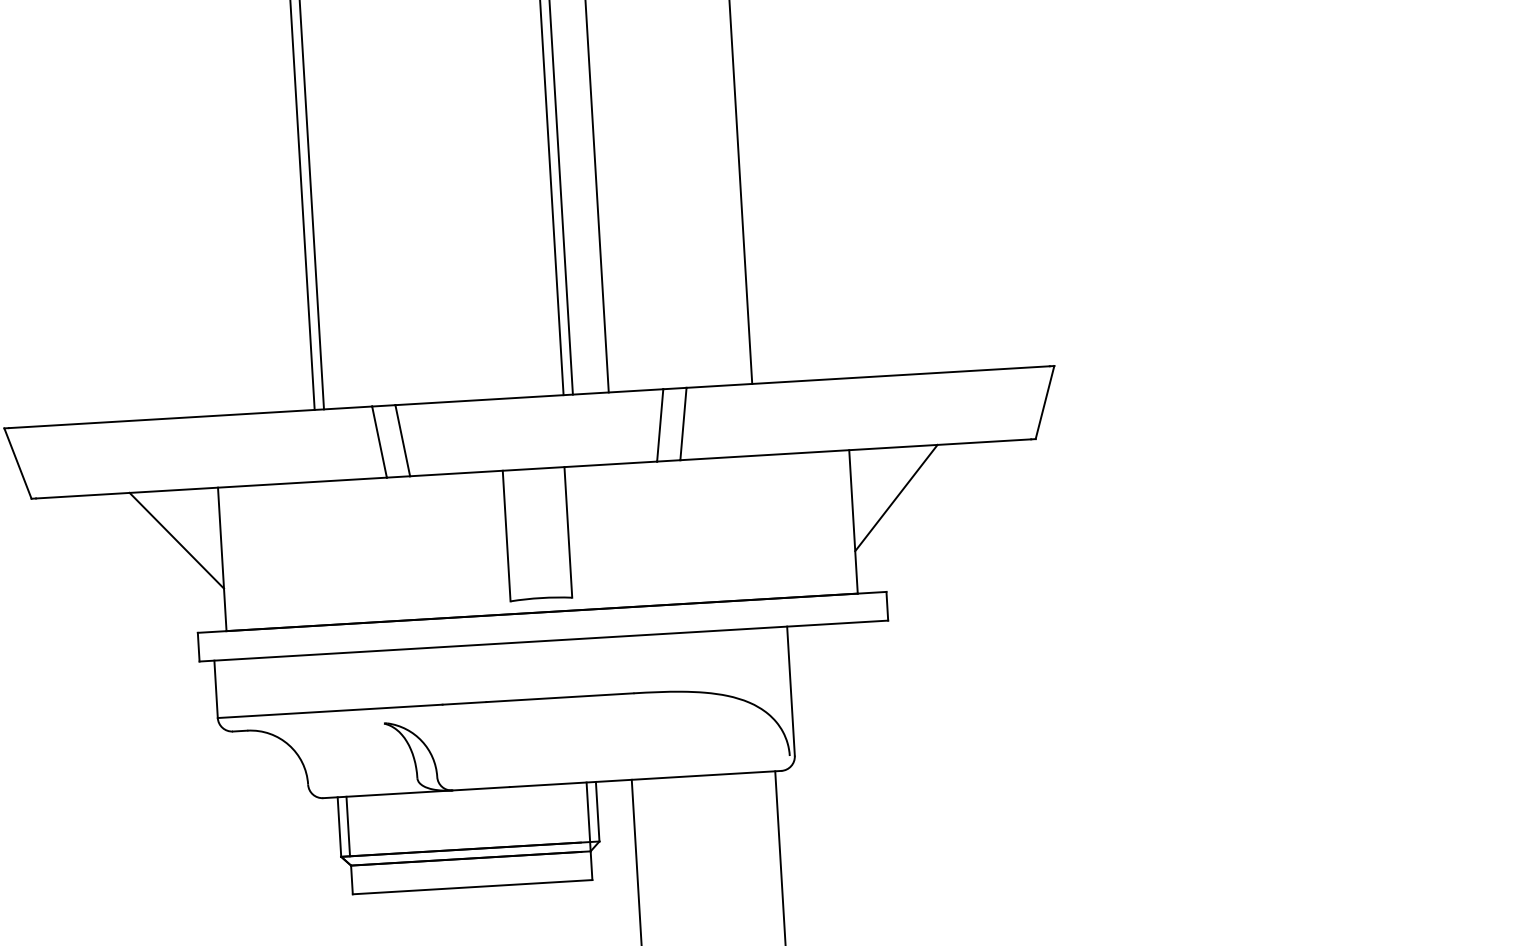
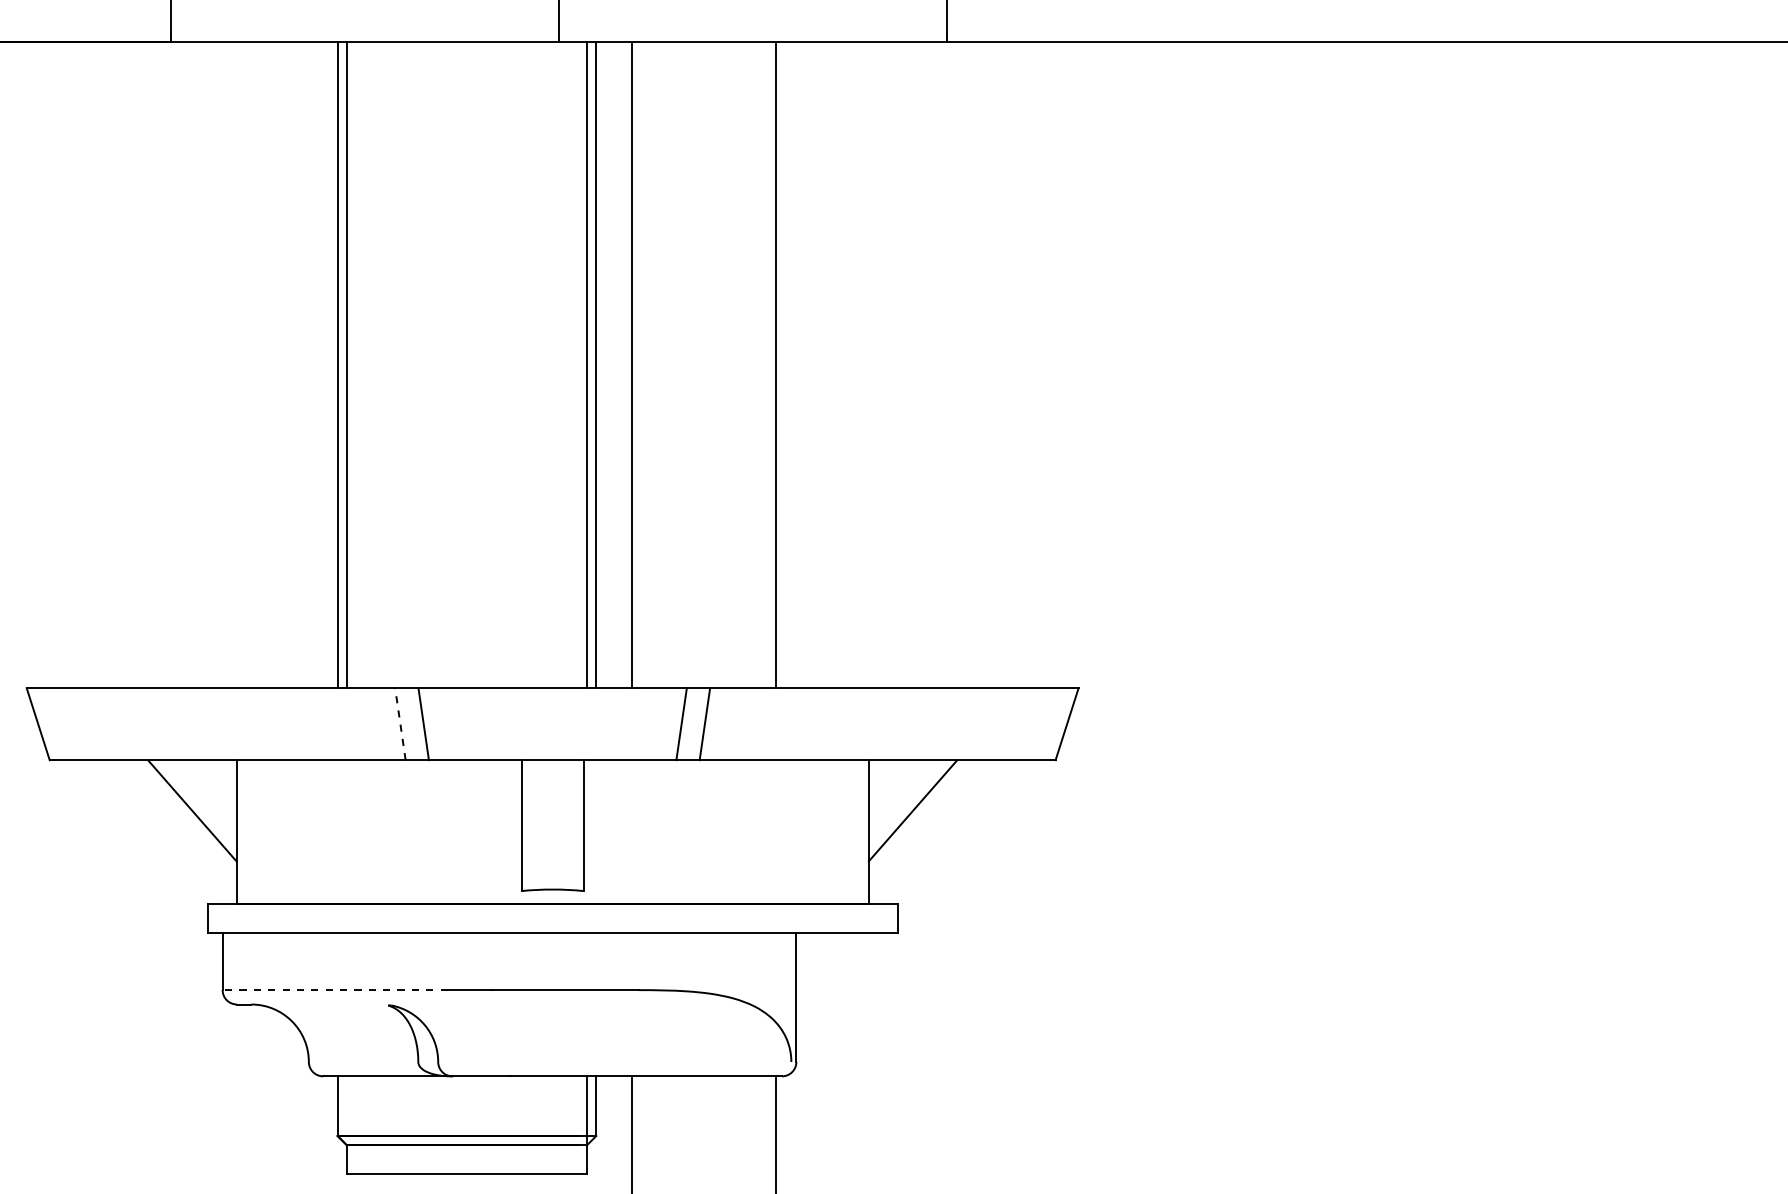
line: (379, 441) -> (400, 723), solid -> dashed
line: (330, 711) -> (335, 990), solid -> dashed
line: (348, 826) -> (346, 1106), removed

